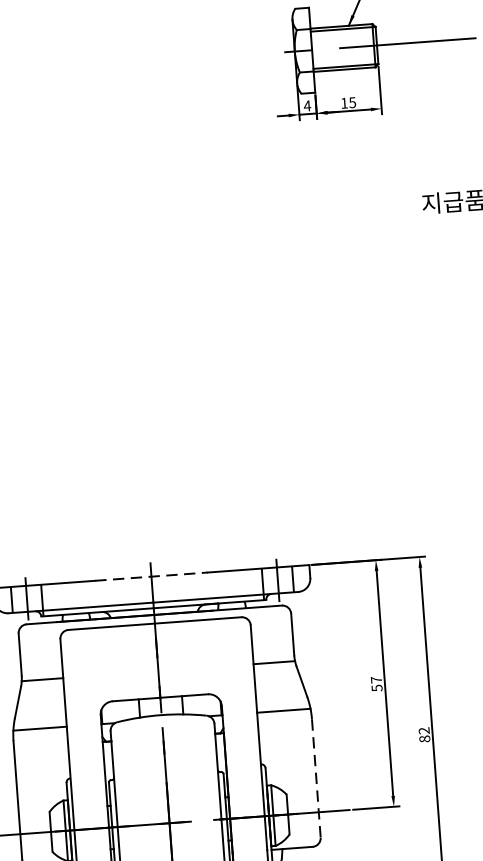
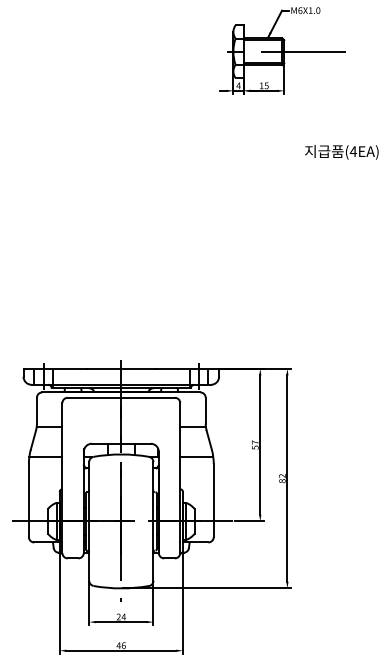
line: (151, 576) -> (121, 368), dashed -> solid
line: (315, 778) -> (213, 500), dashed -> solid

